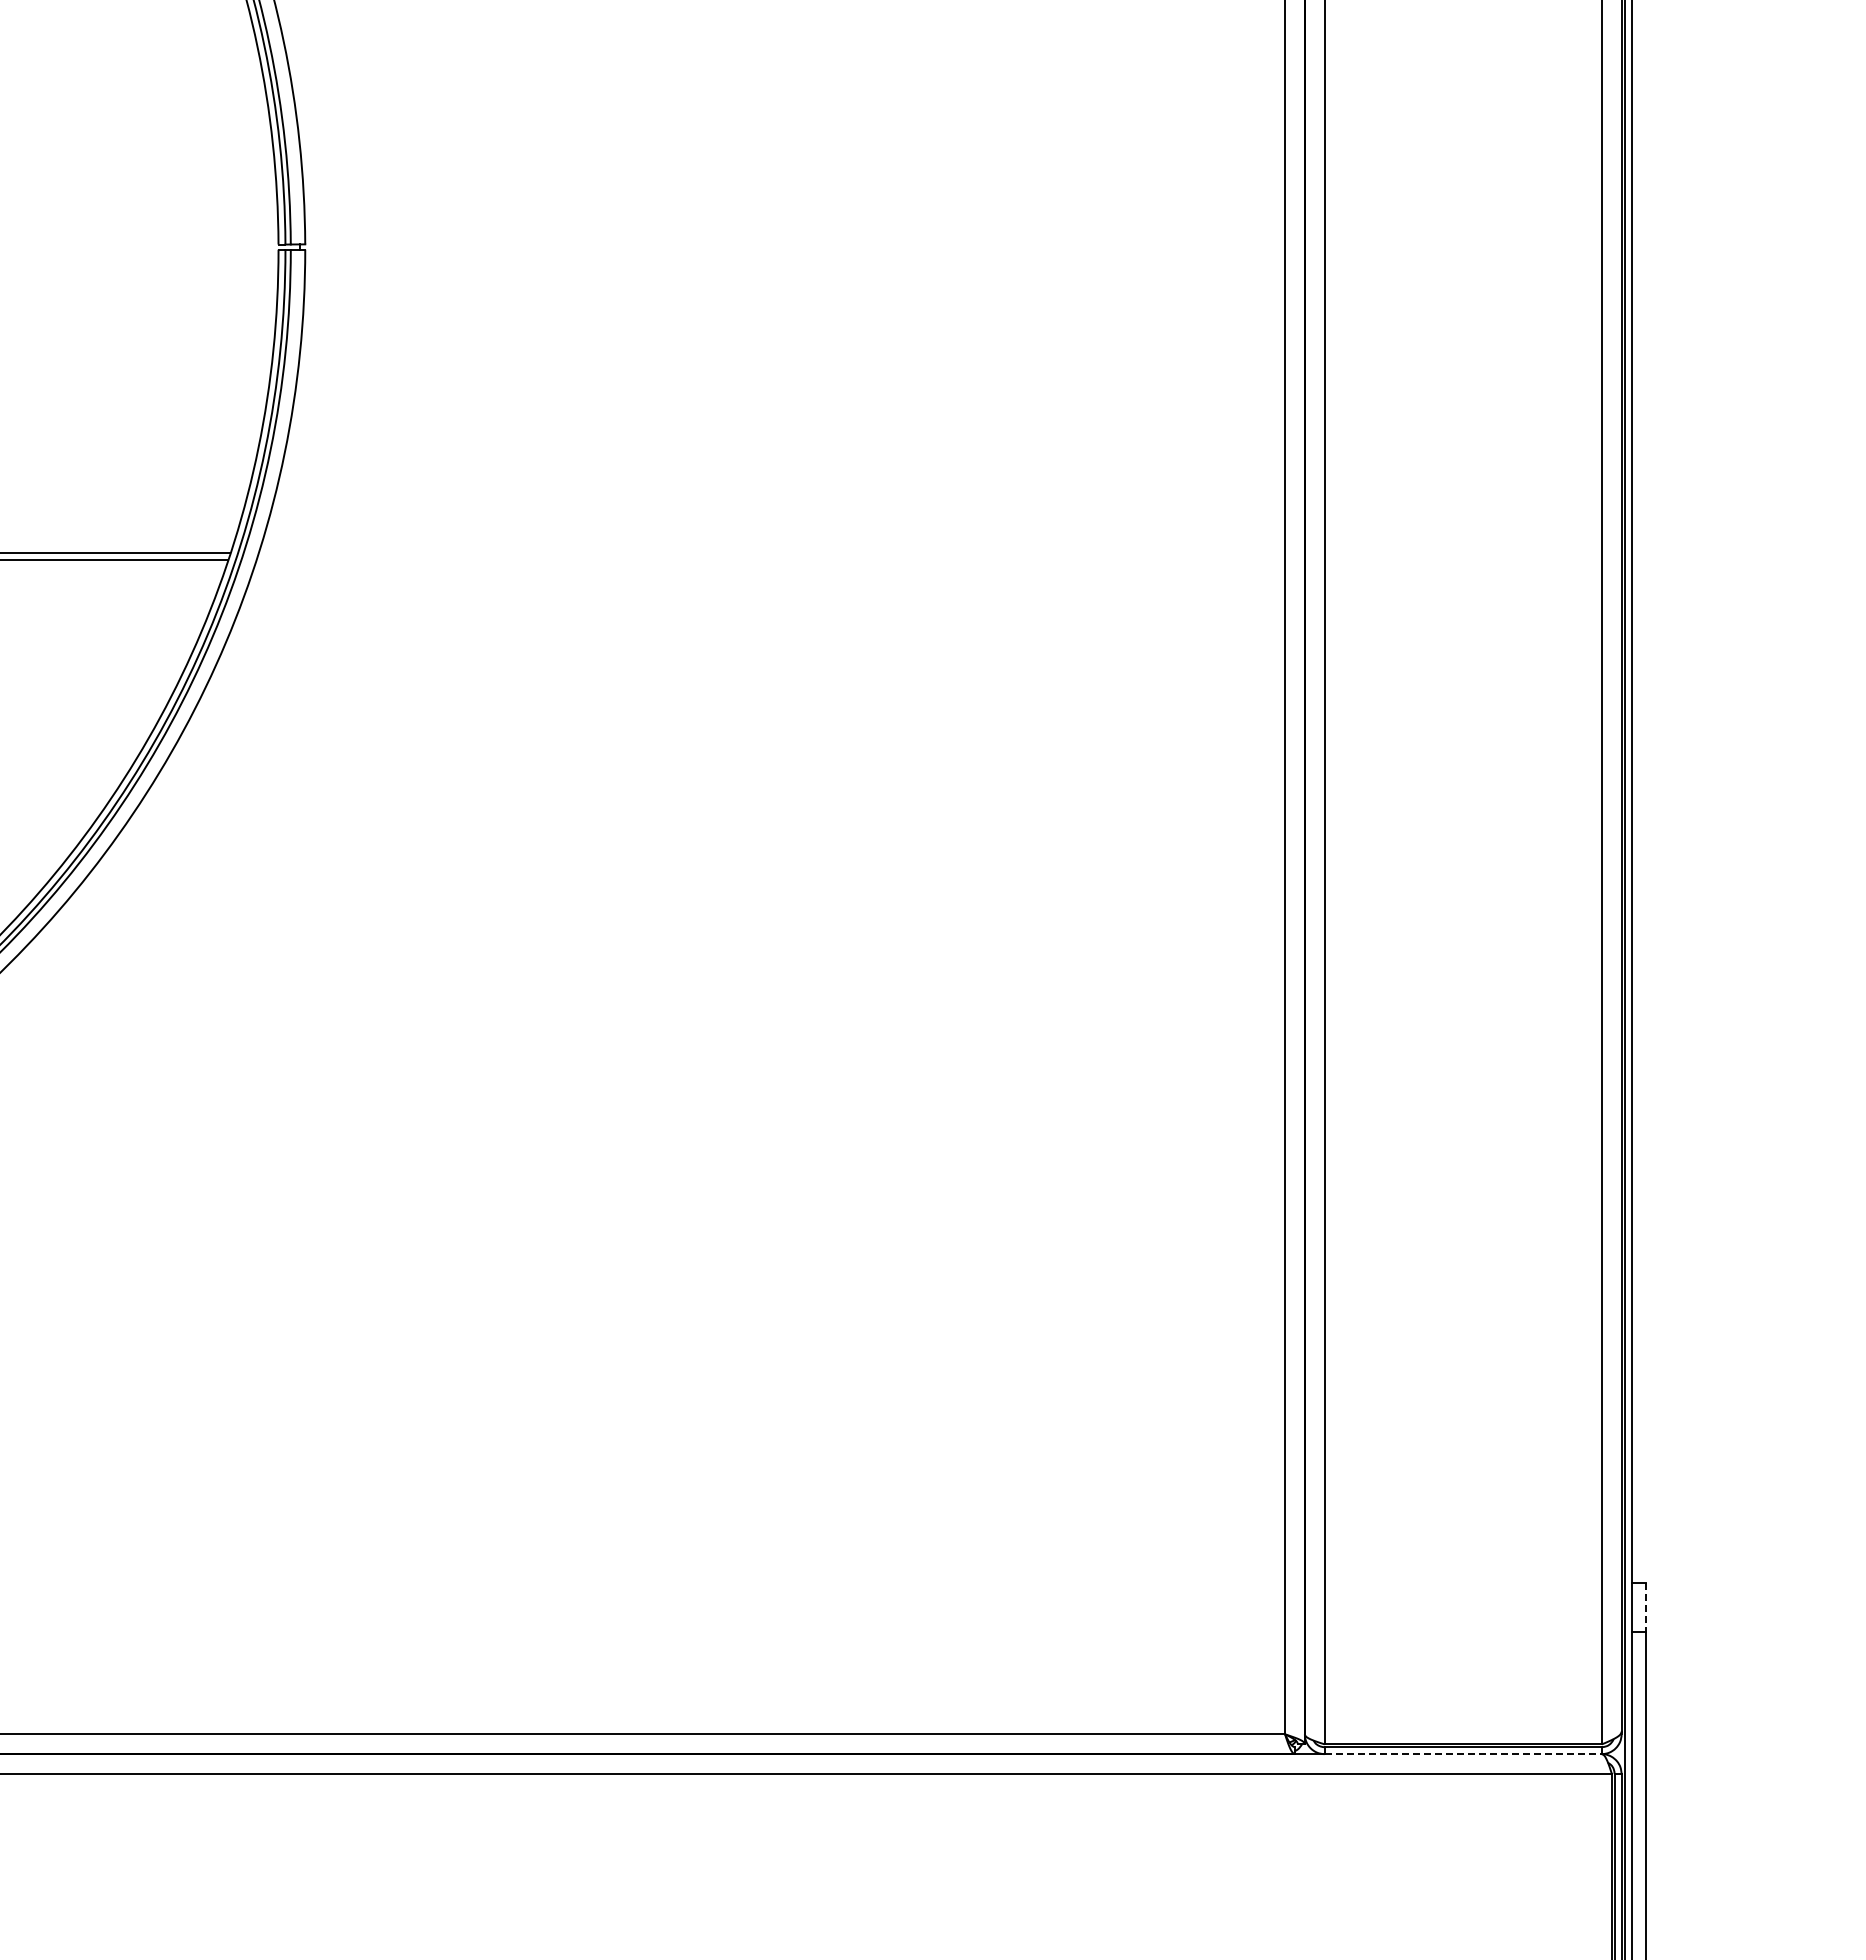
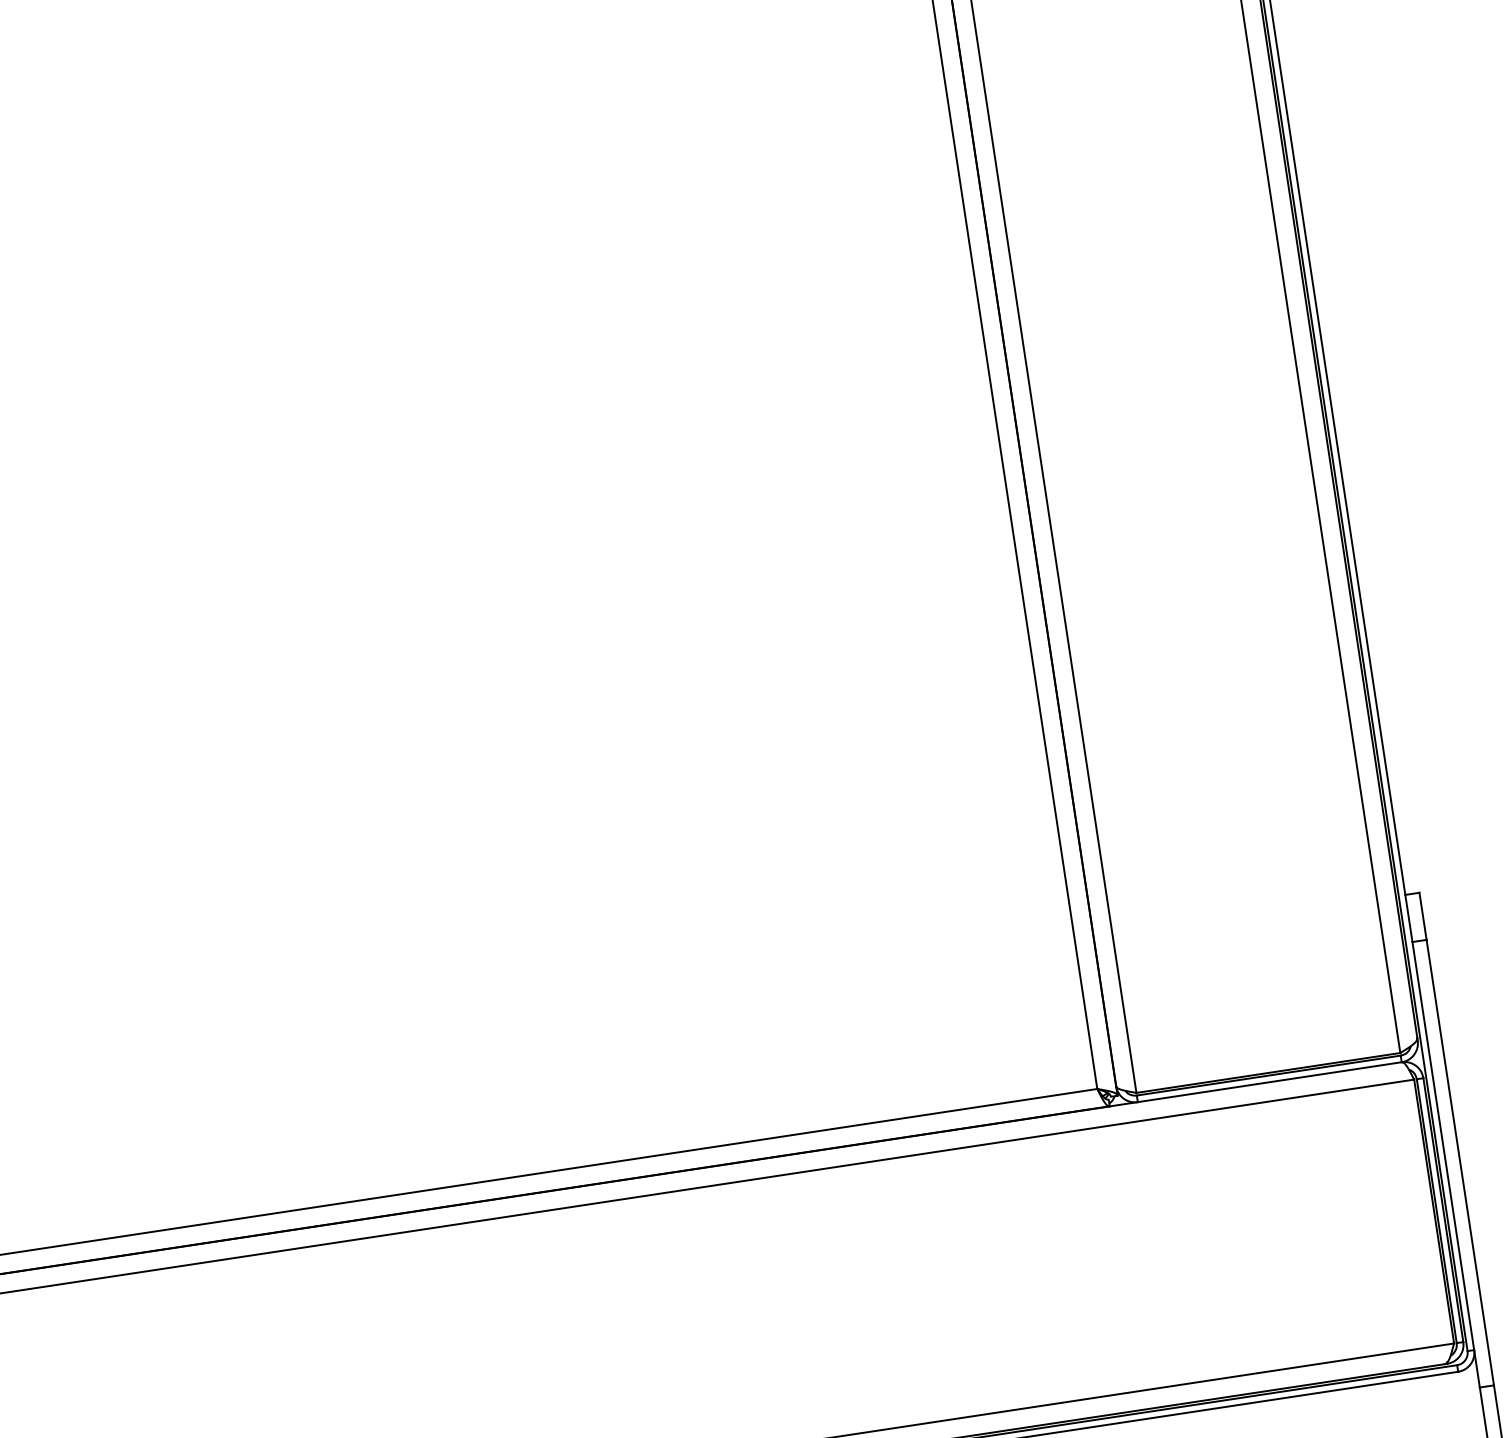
line: (1646, 1607) -> (1423, 916), dashed -> solid
line: (1463, 1754) -> (1270, 1082), dashed -> solid

